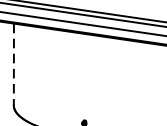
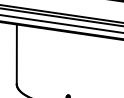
line: (13, 64) -> (16, 54), dashed -> solid

